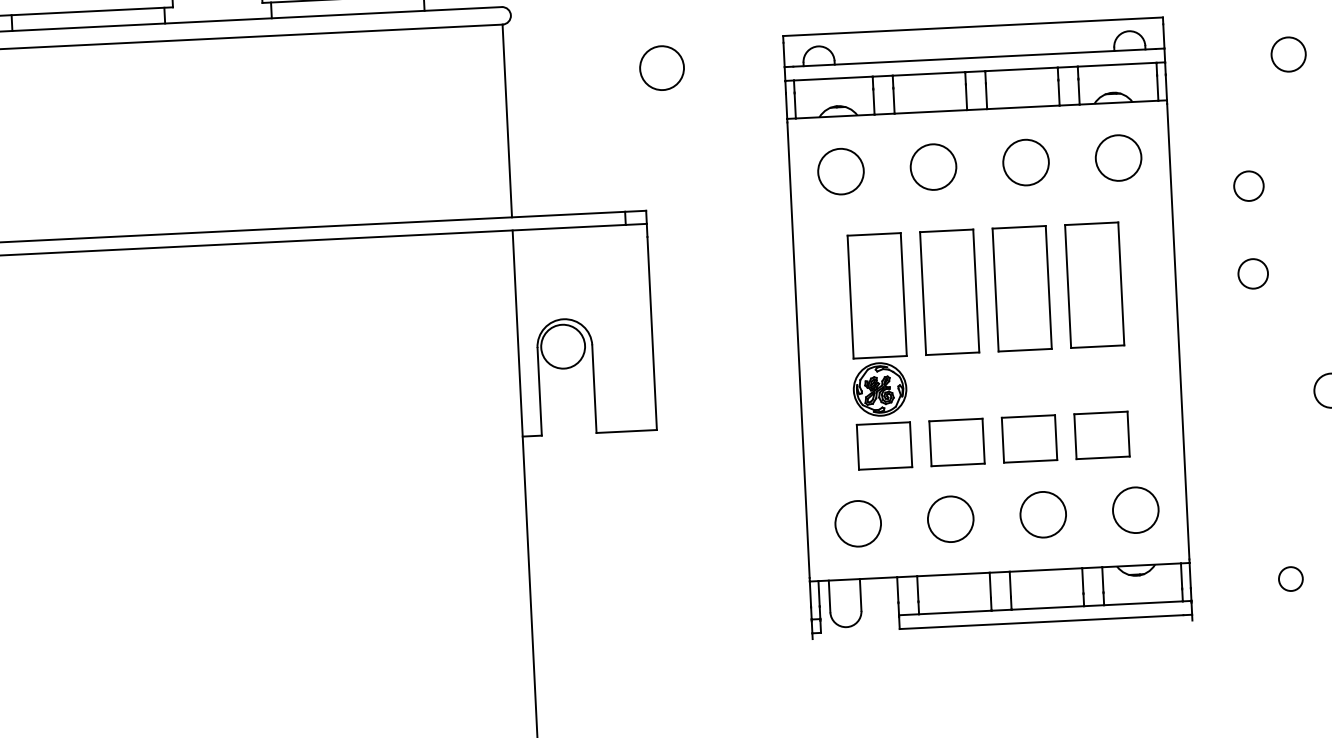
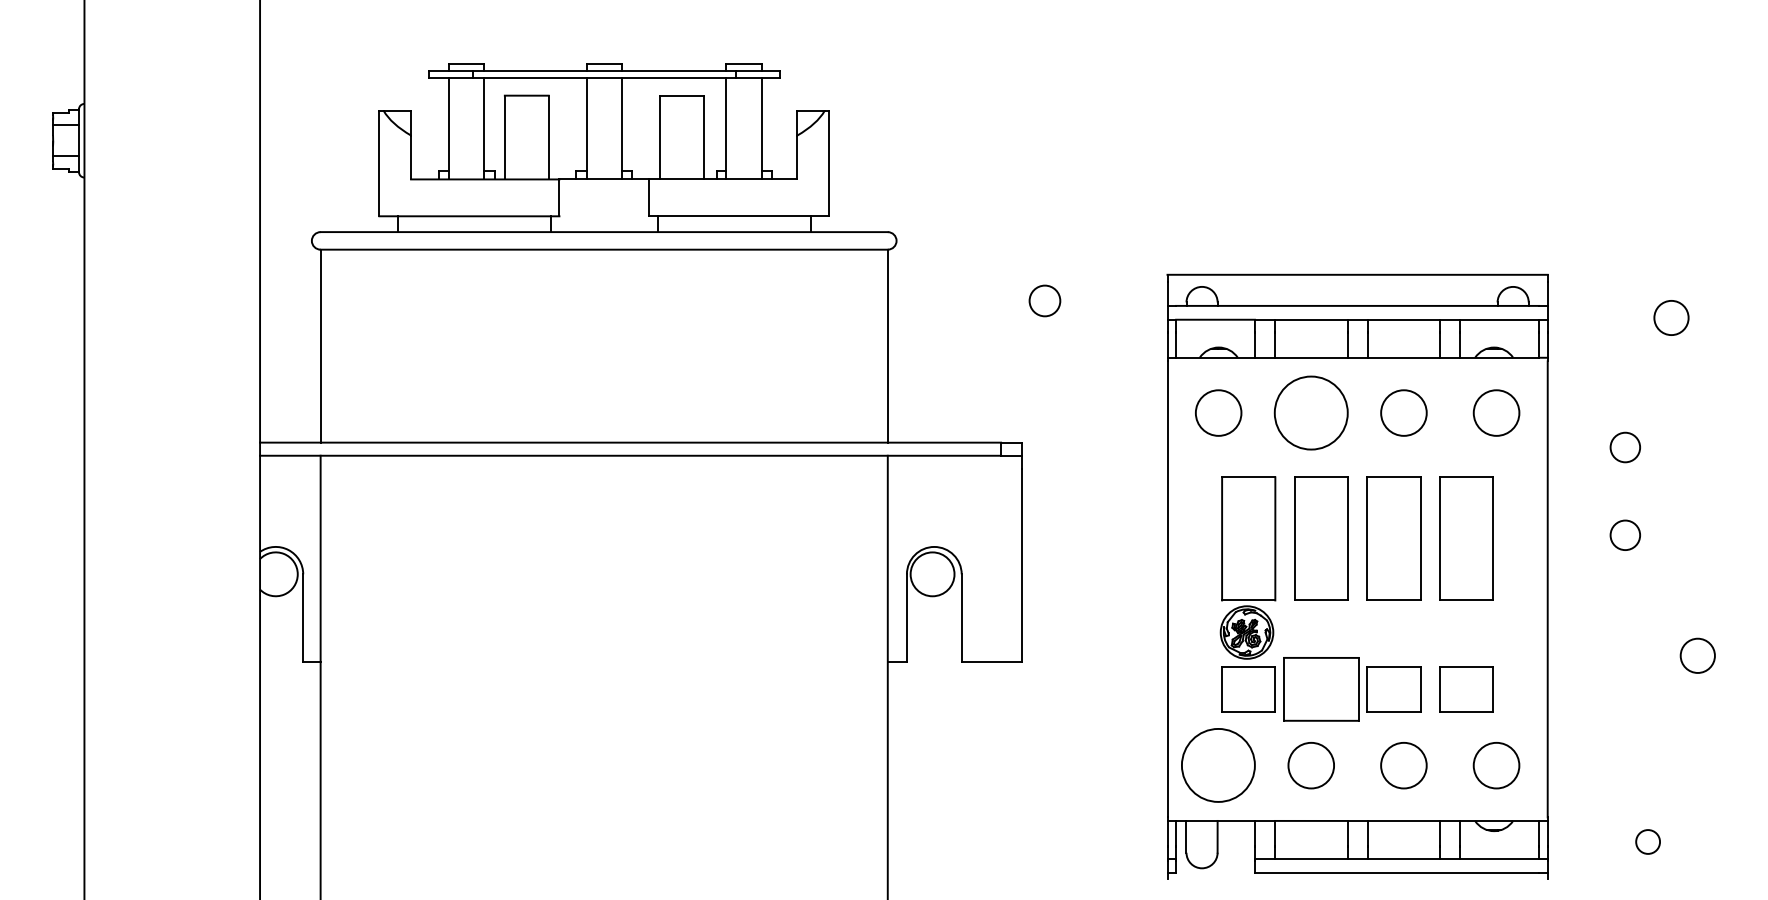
circle: (661, 67) -> (1044, 300), size x0.7
circle: (933, 166) -> (1311, 412), size x1.6
part: (956, 441) -> (1320, 688), size x1.4
circle: (858, 523) -> (1218, 765), size x1.6

